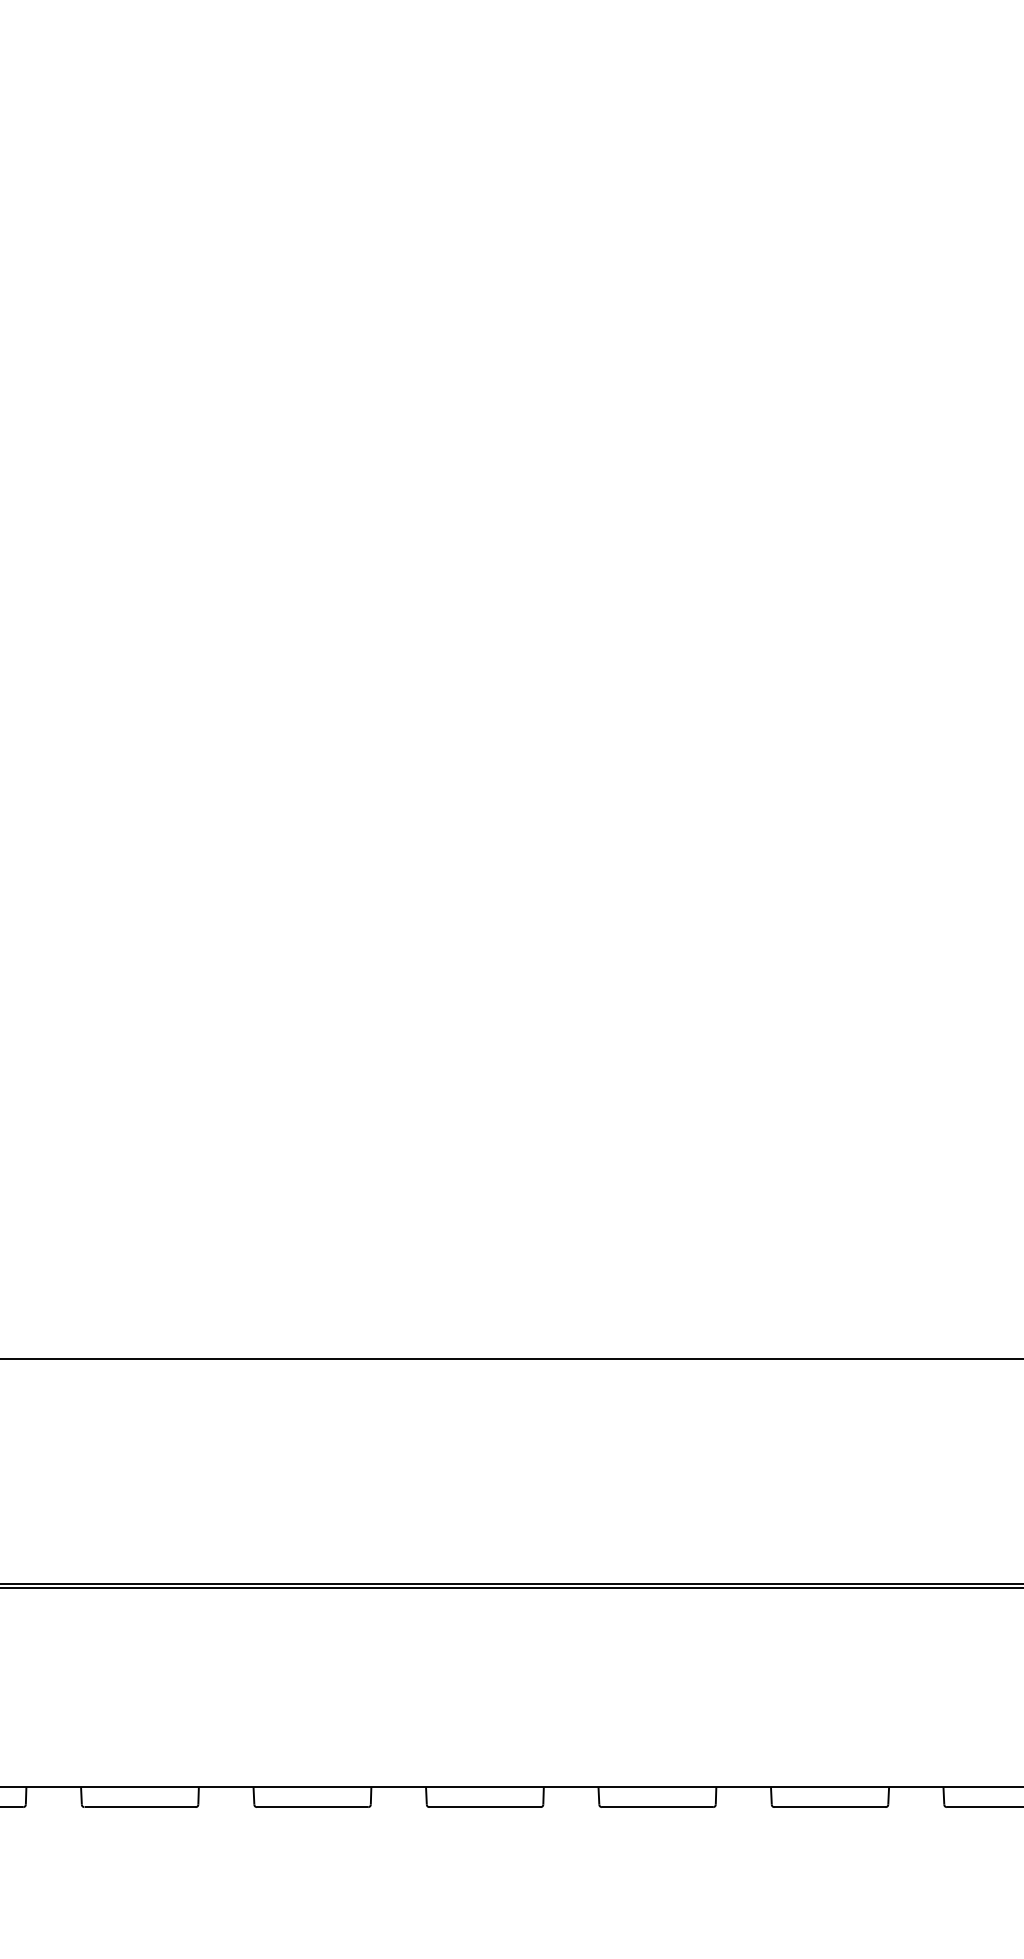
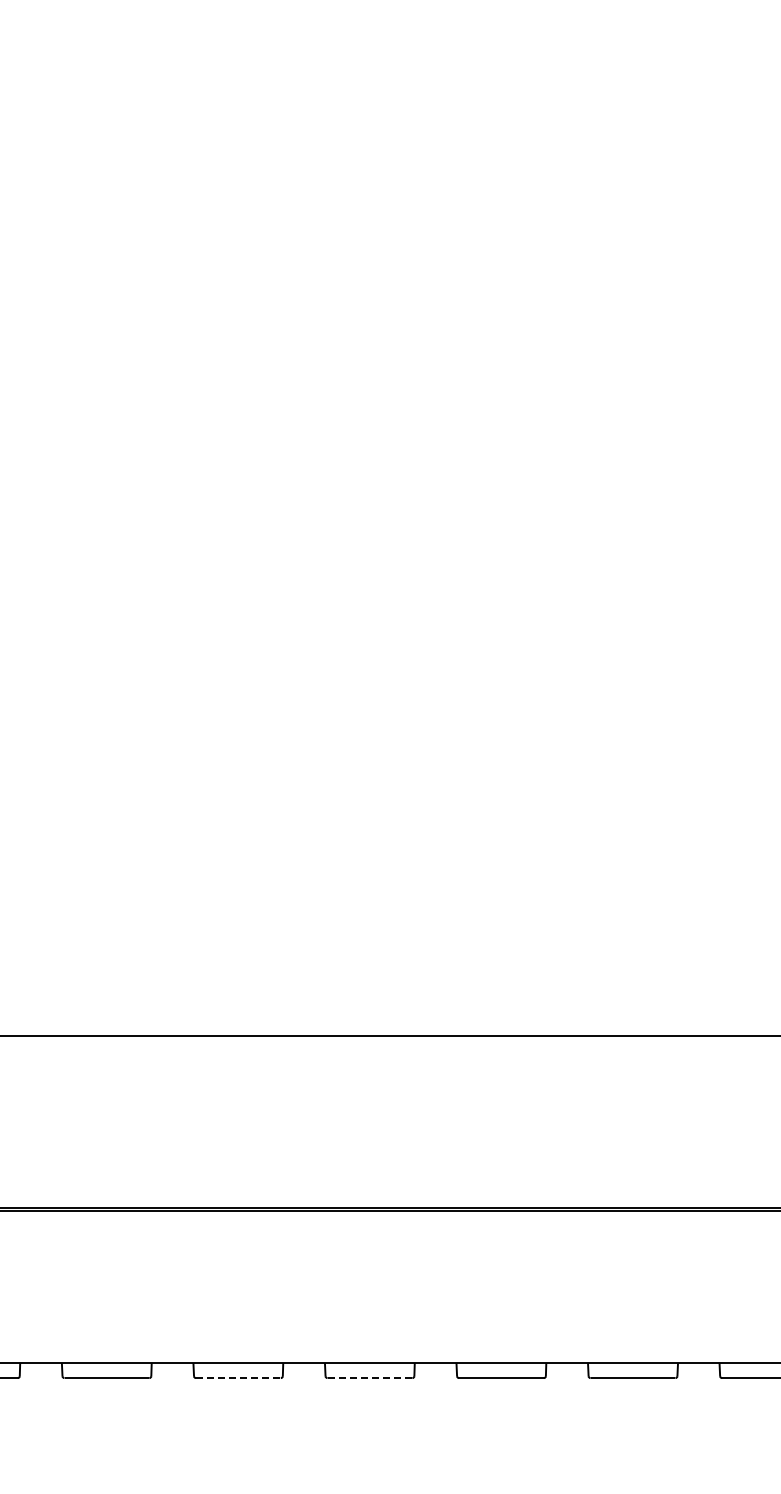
line: (312, 1807) -> (238, 1378), solid -> dashed
line: (485, 1807) -> (370, 1378), solid -> dashed

